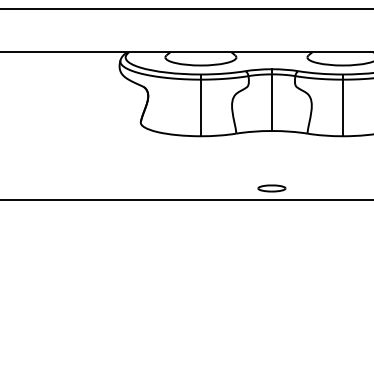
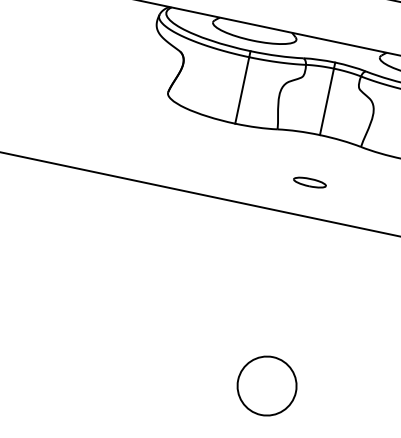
part: (271, 188) -> (309, 182), moved
circle: (271, 344) -> (266, 385), added

